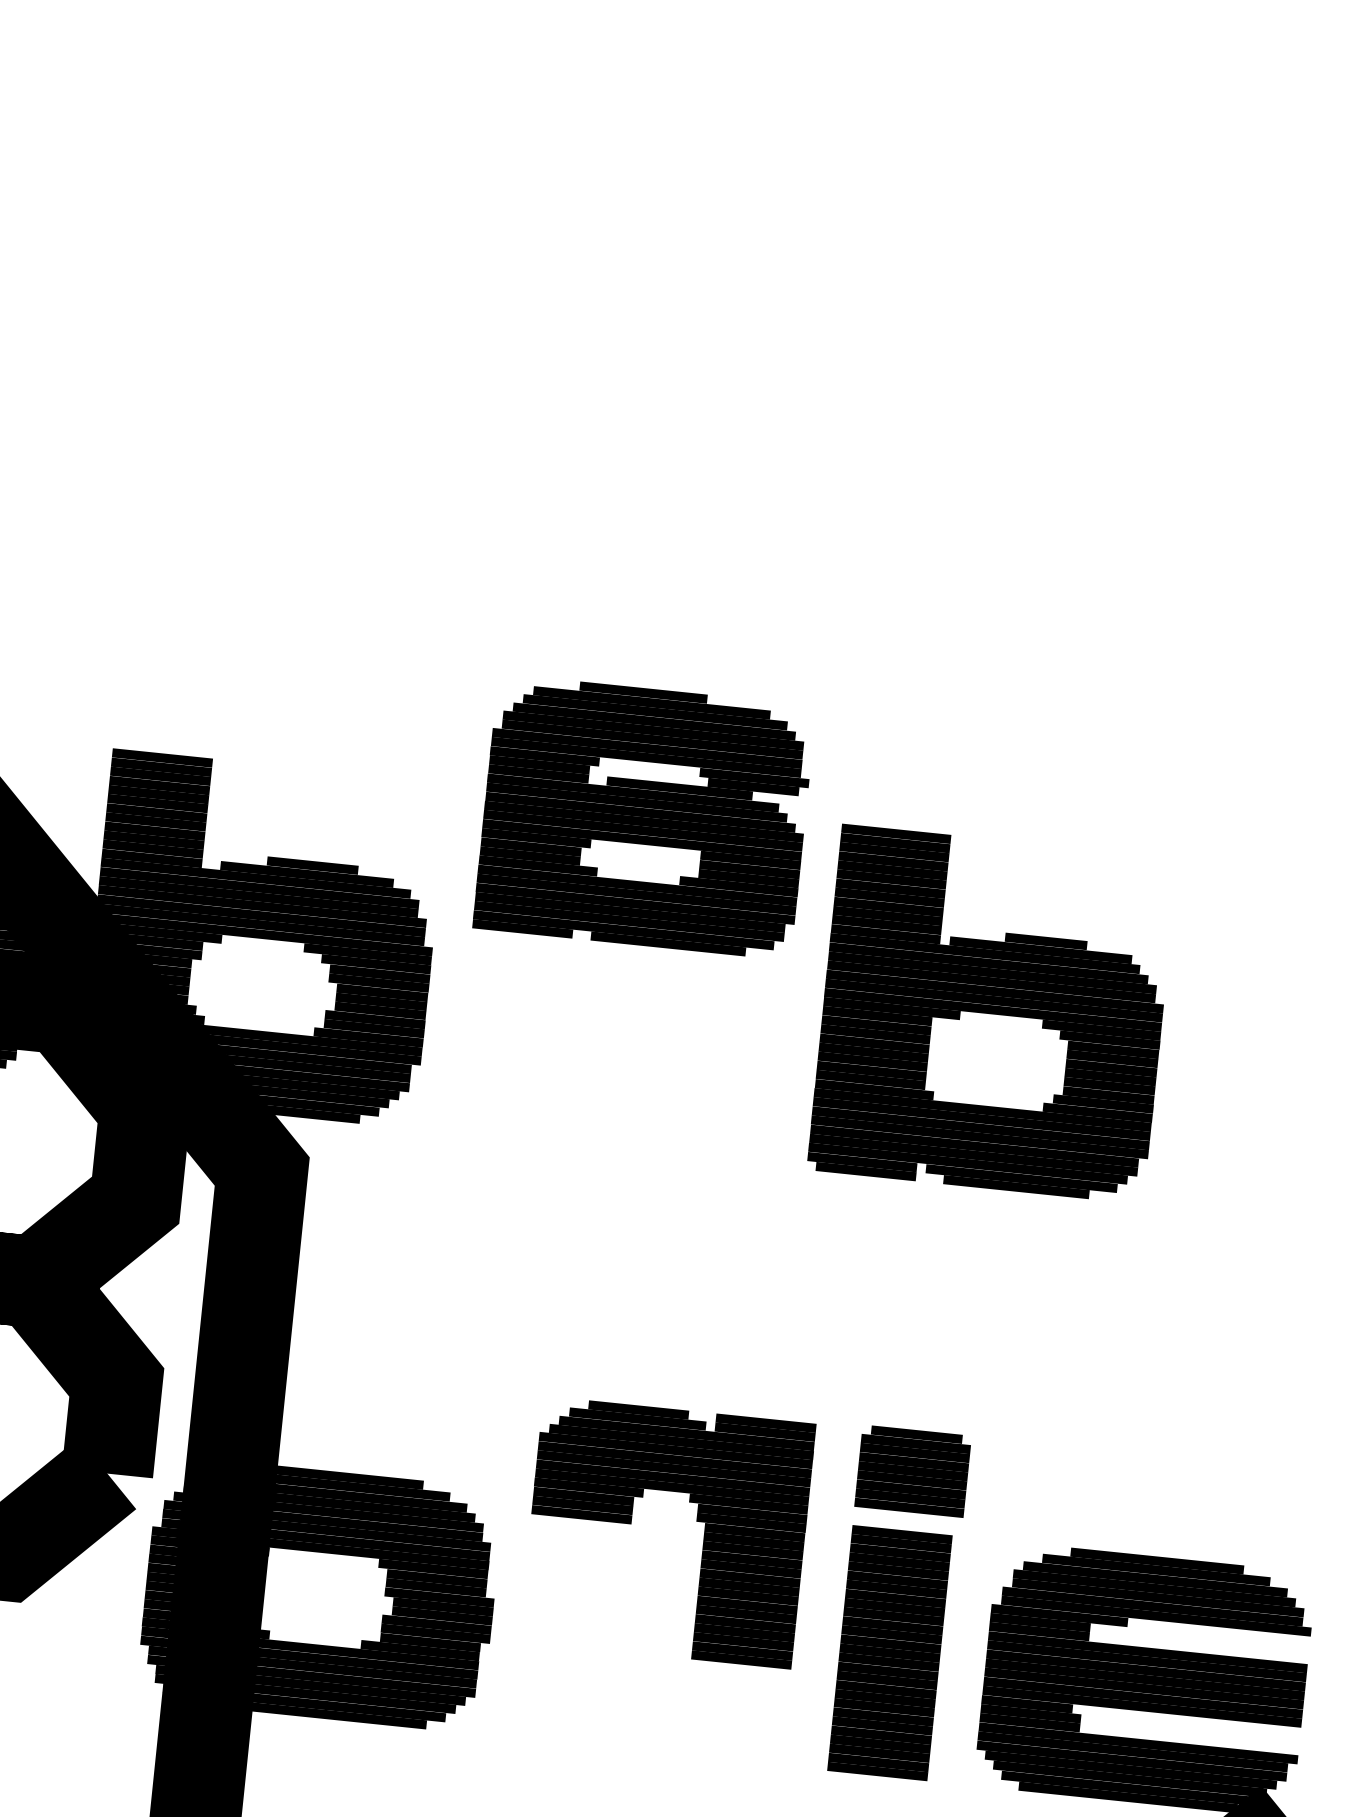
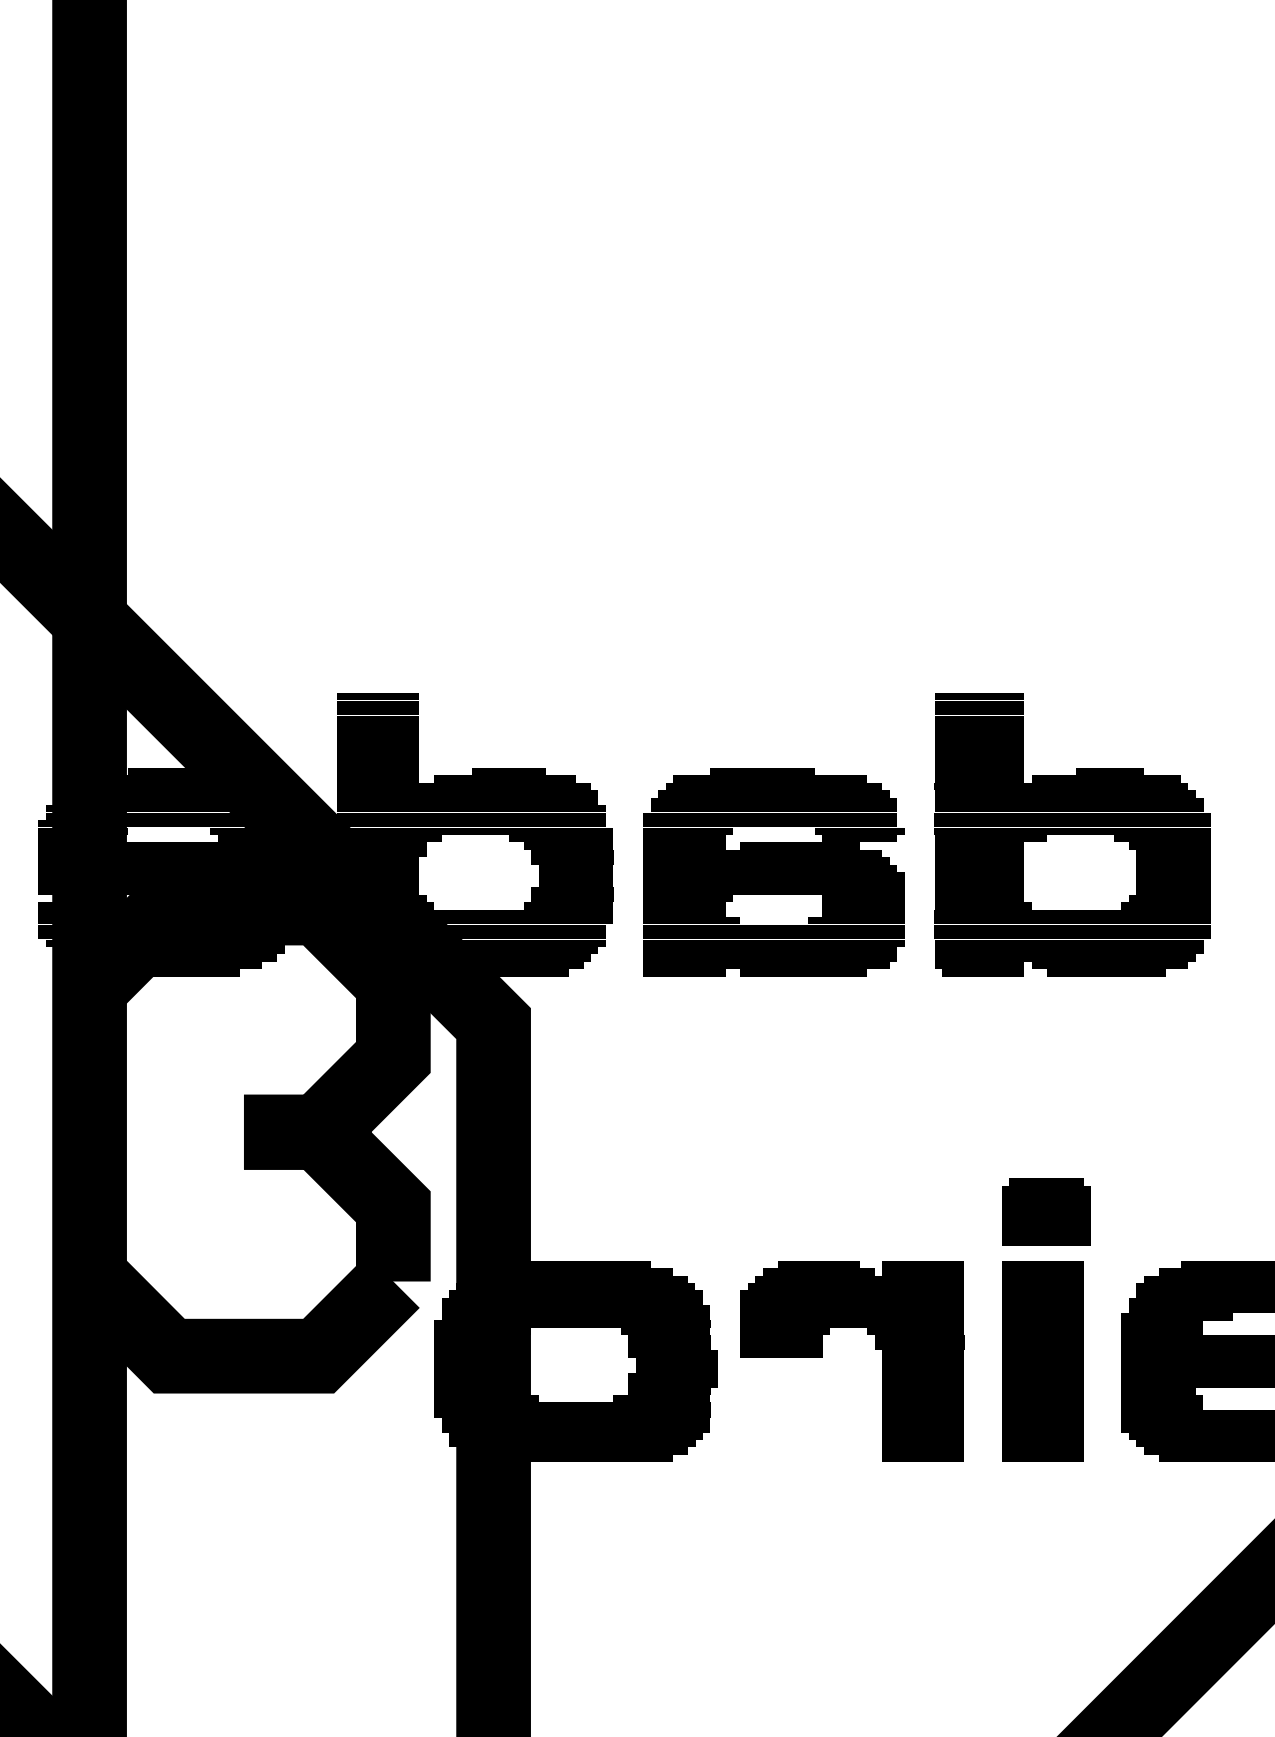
part: (644, 817) -> (773, 872), moved
part: (697, 1520) -> (875, 1349), moved

